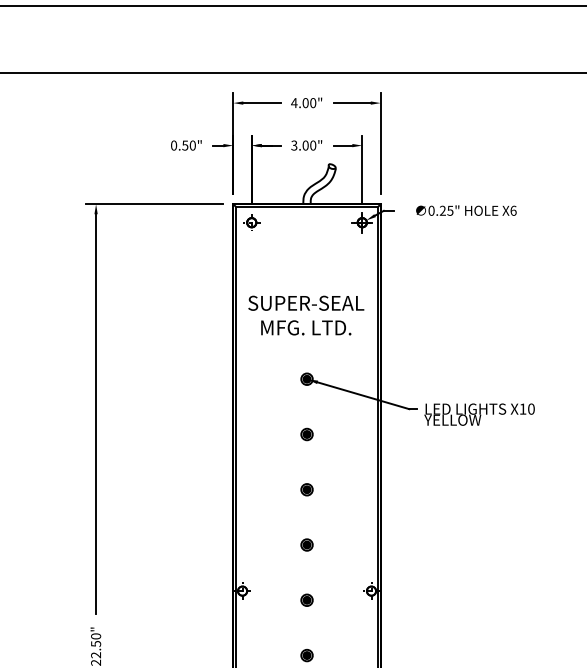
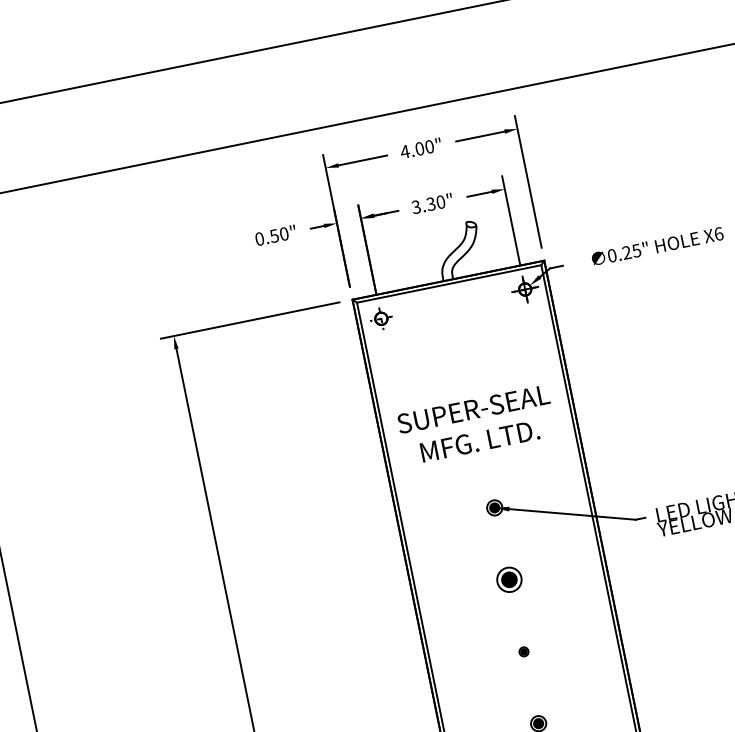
text: (305, 145) -> (430, 204), 3.00" -> 3.30"
part: (306, 434) -> (508, 579), size x1.6
part: (306, 489) -> (523, 651), size x0.6

